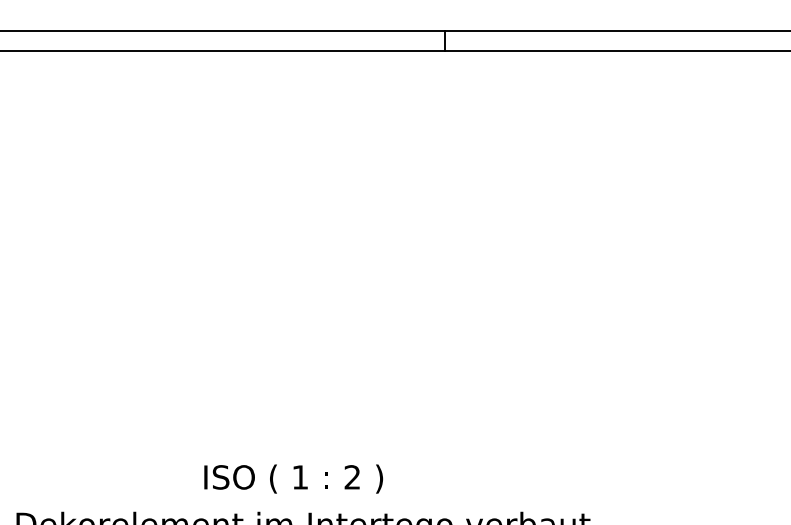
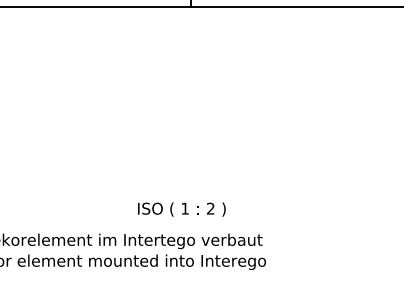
text: (292, 478) -> (181, 209), moved

